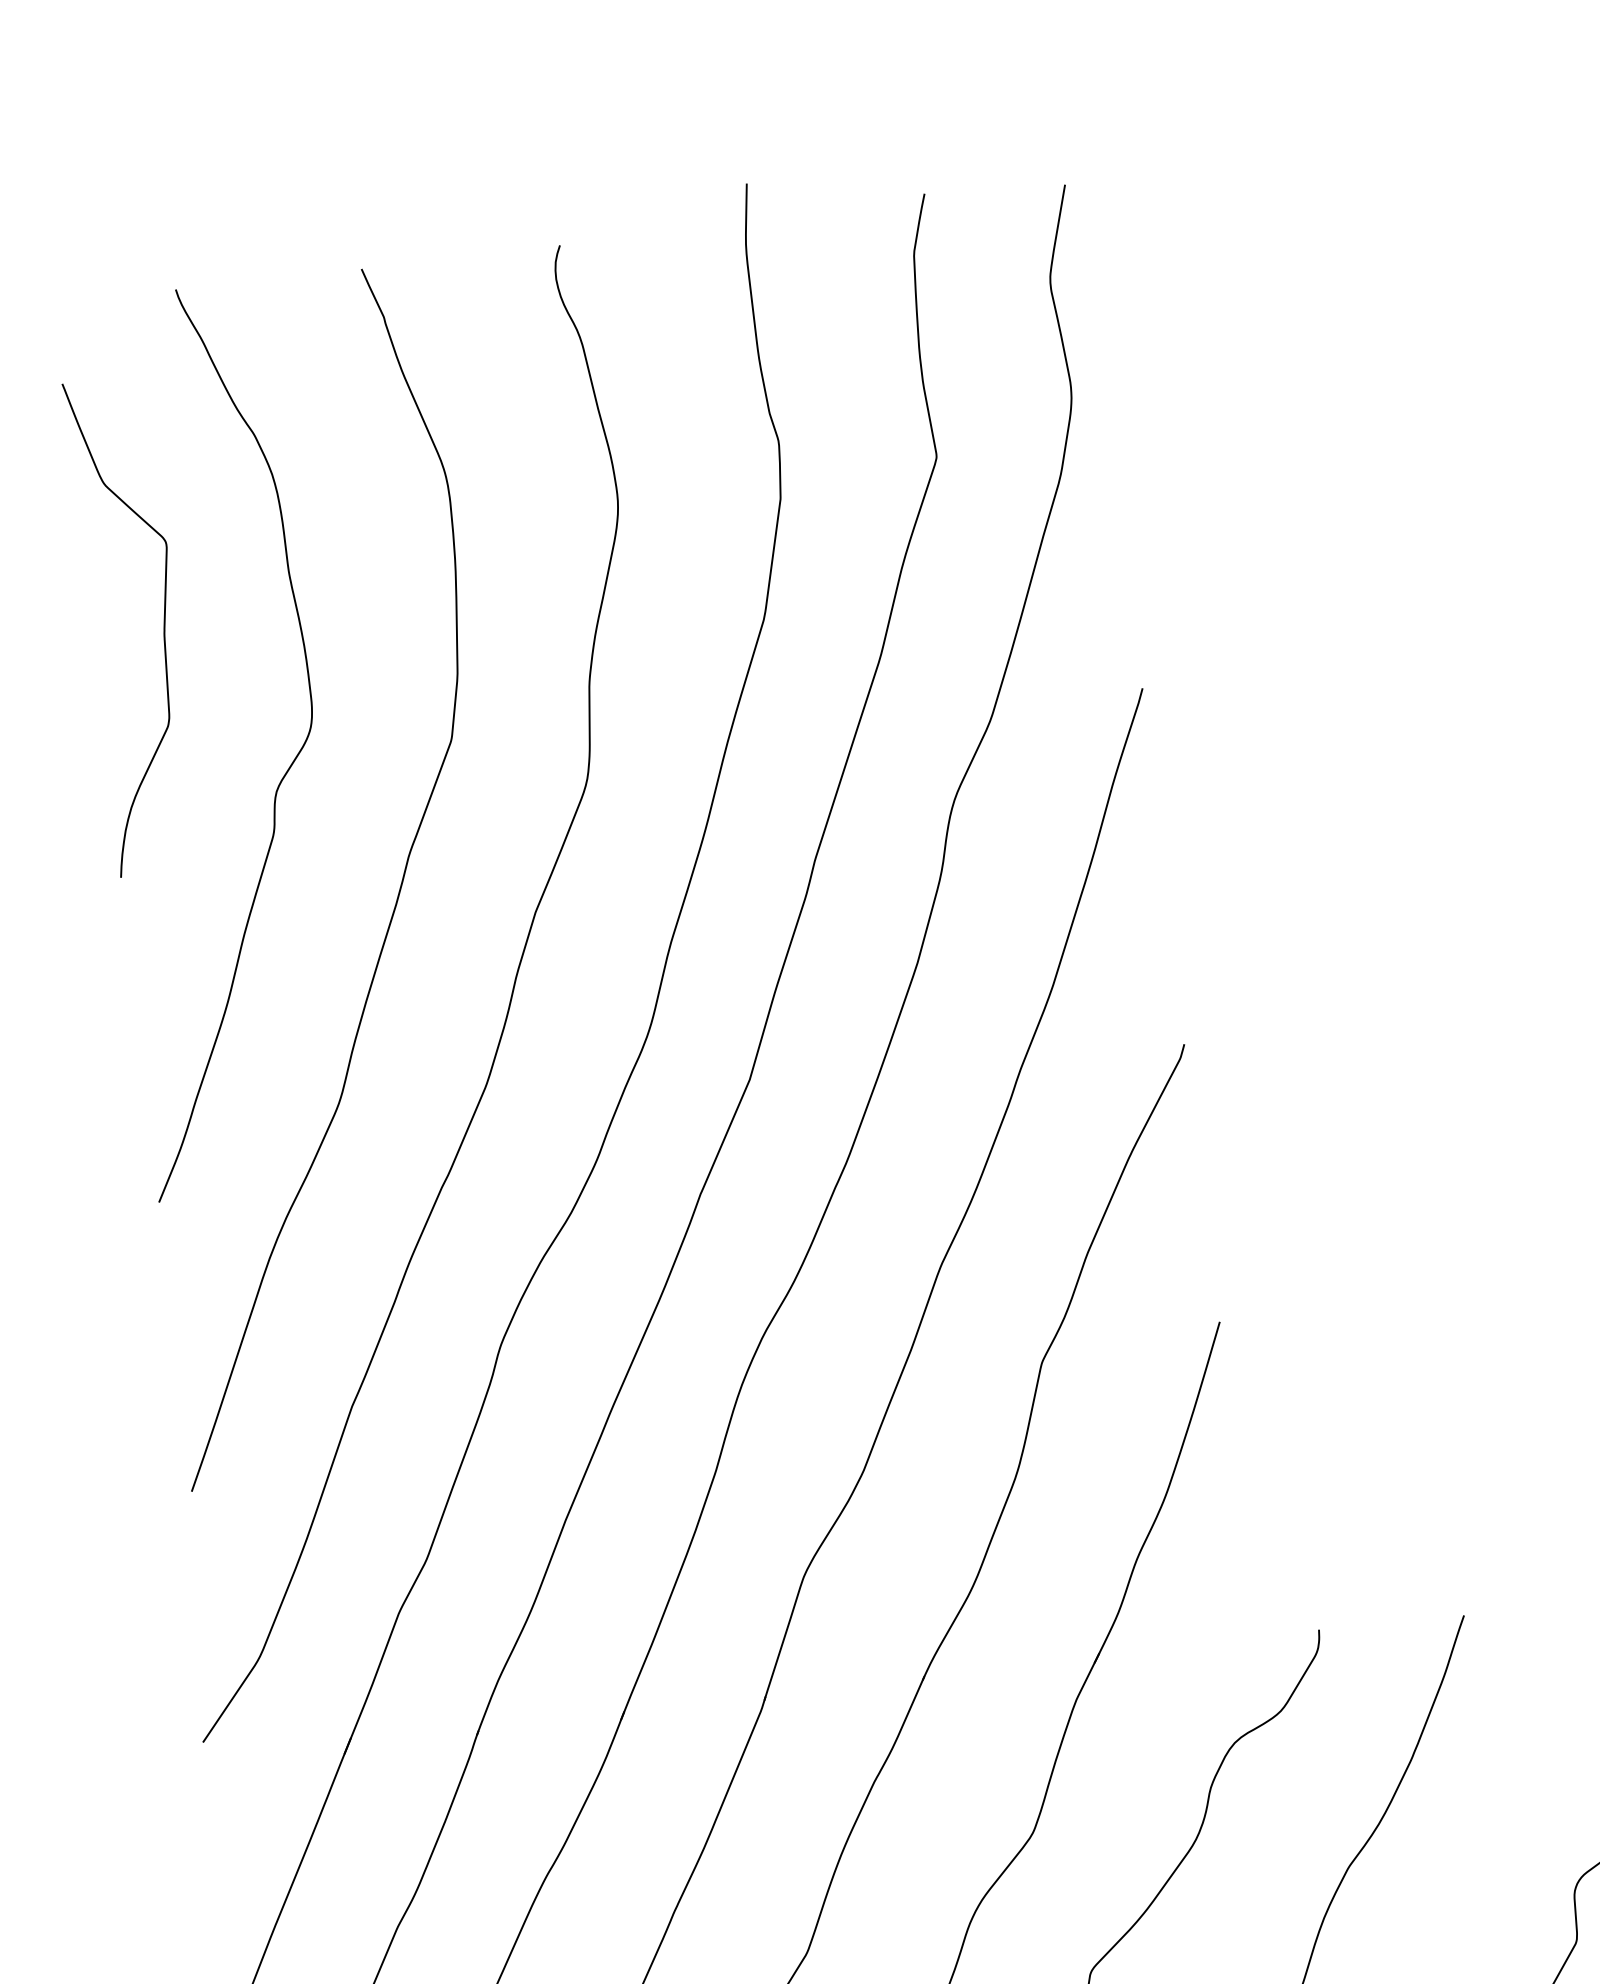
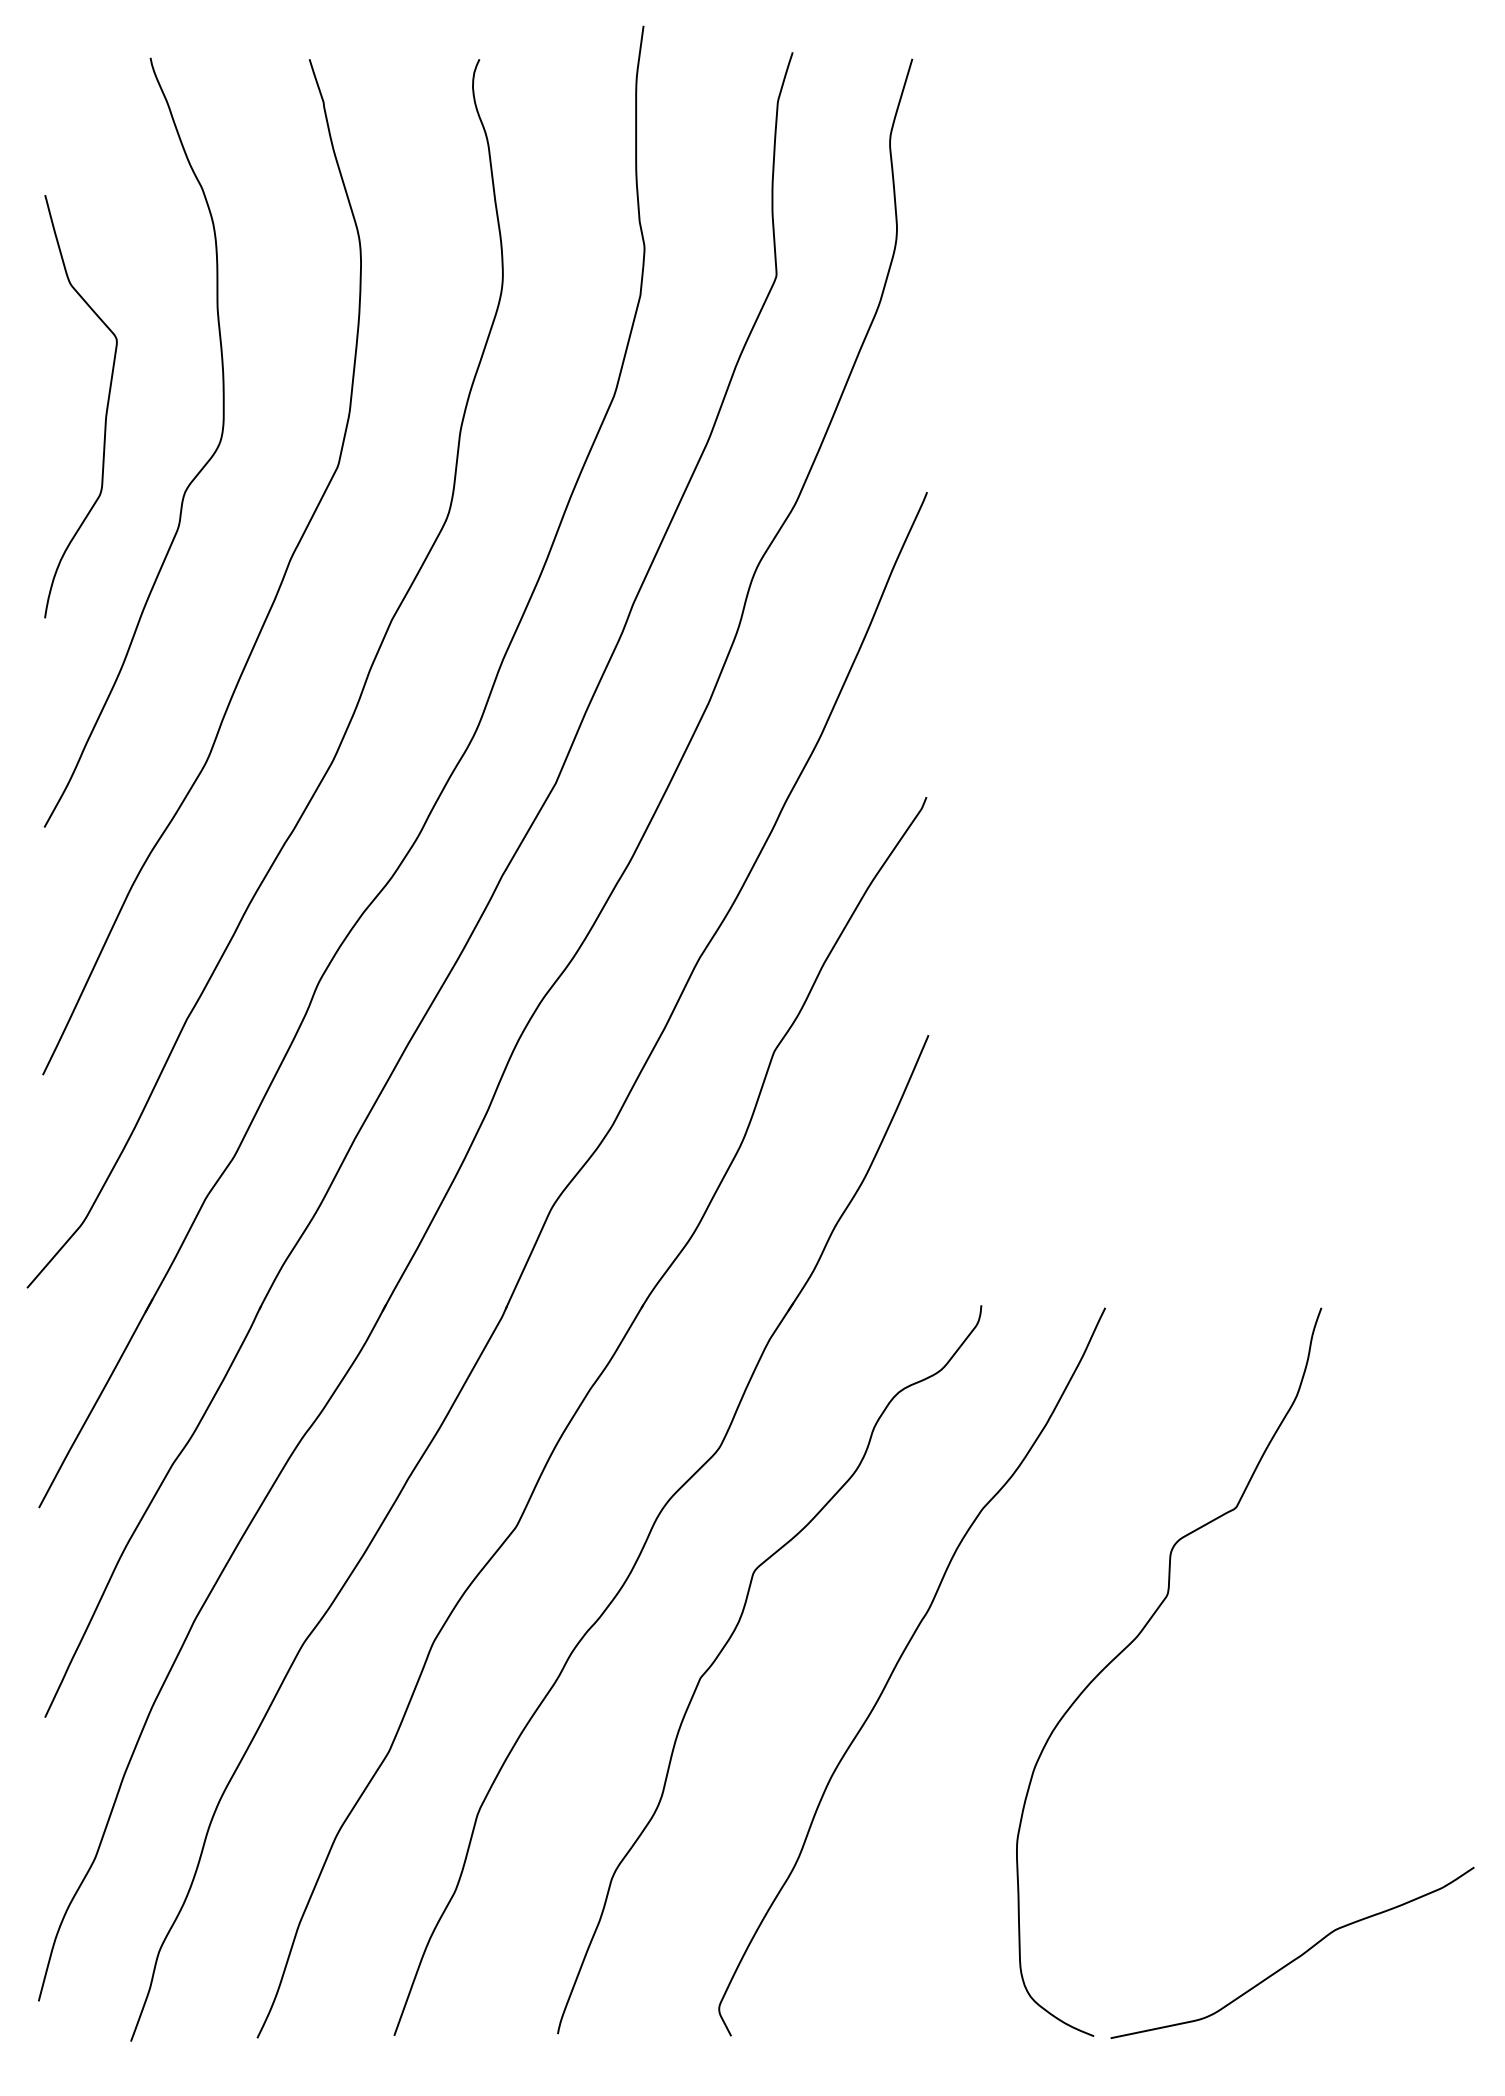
curve: (163, 629) -> (105, 412), moved

